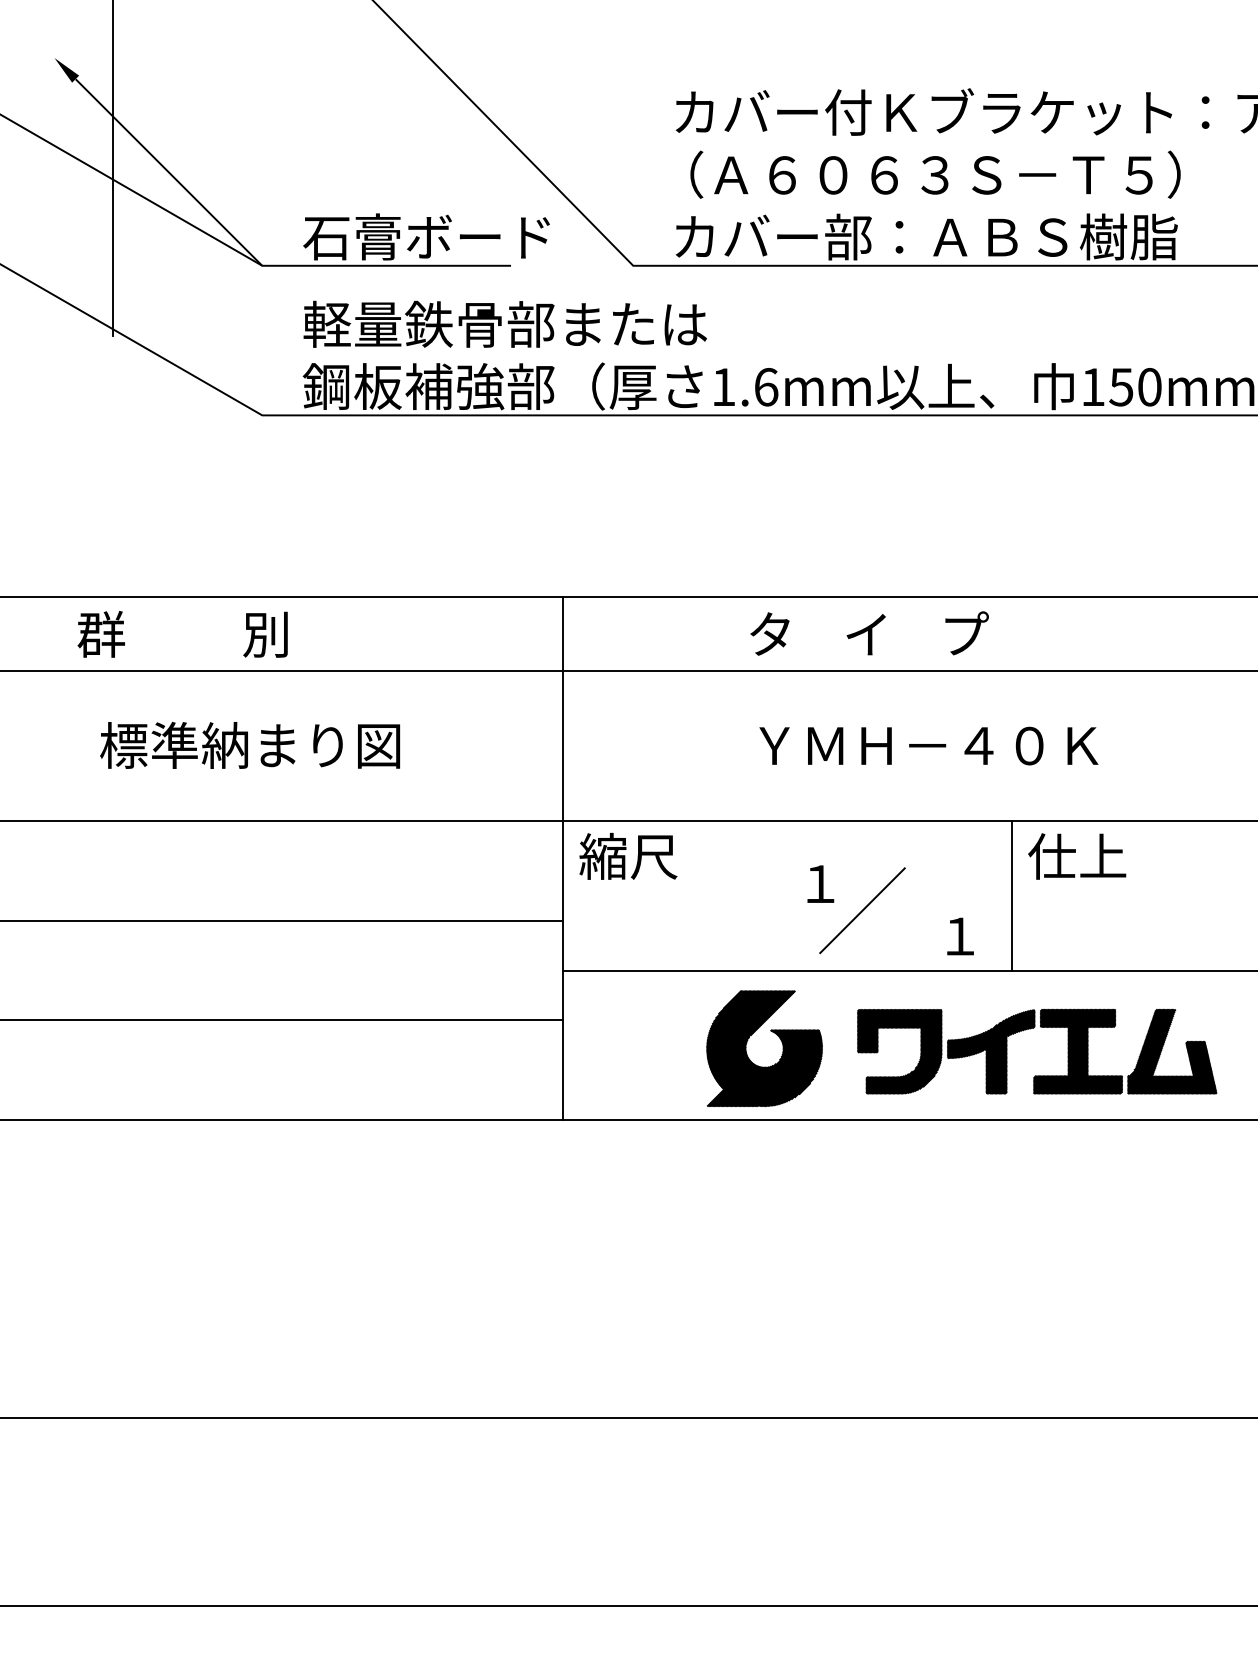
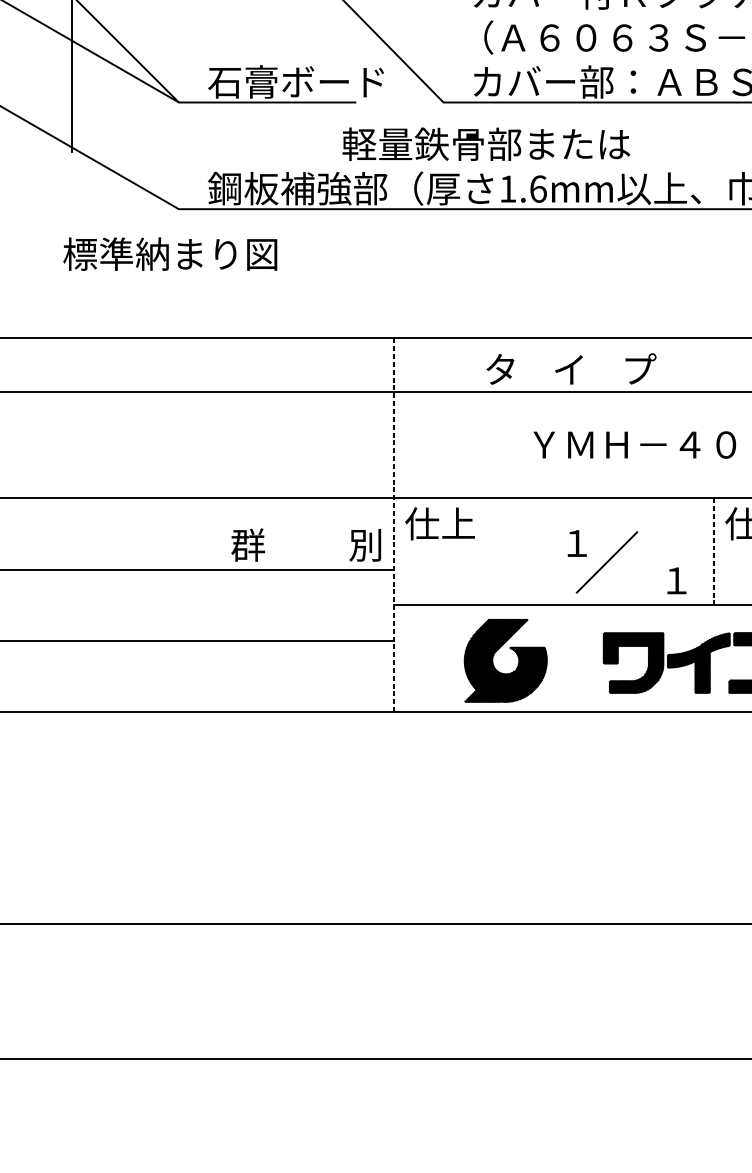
text: (504, 323) -> (485, 143), moved
text: (869, 633) -> (571, 369), moved
text: (182, 634) -> (306, 545), moved
text: (250, 744) -> (170, 253), moved
text: (628, 855) -> (440, 523), 縮尺 -> 仕上
line: (563, 858) -> (393, 525), solid -> dashed
line: (1012, 895) -> (713, 551), solid -> dashed
part: (747, 1043) -> (493, 657), moved

